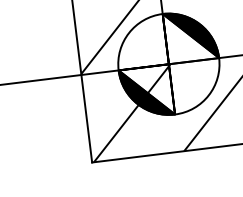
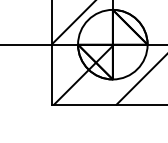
fill: (189, 35) -> (129, 26), removed
fill: (146, 91) -> (95, 61), removed

